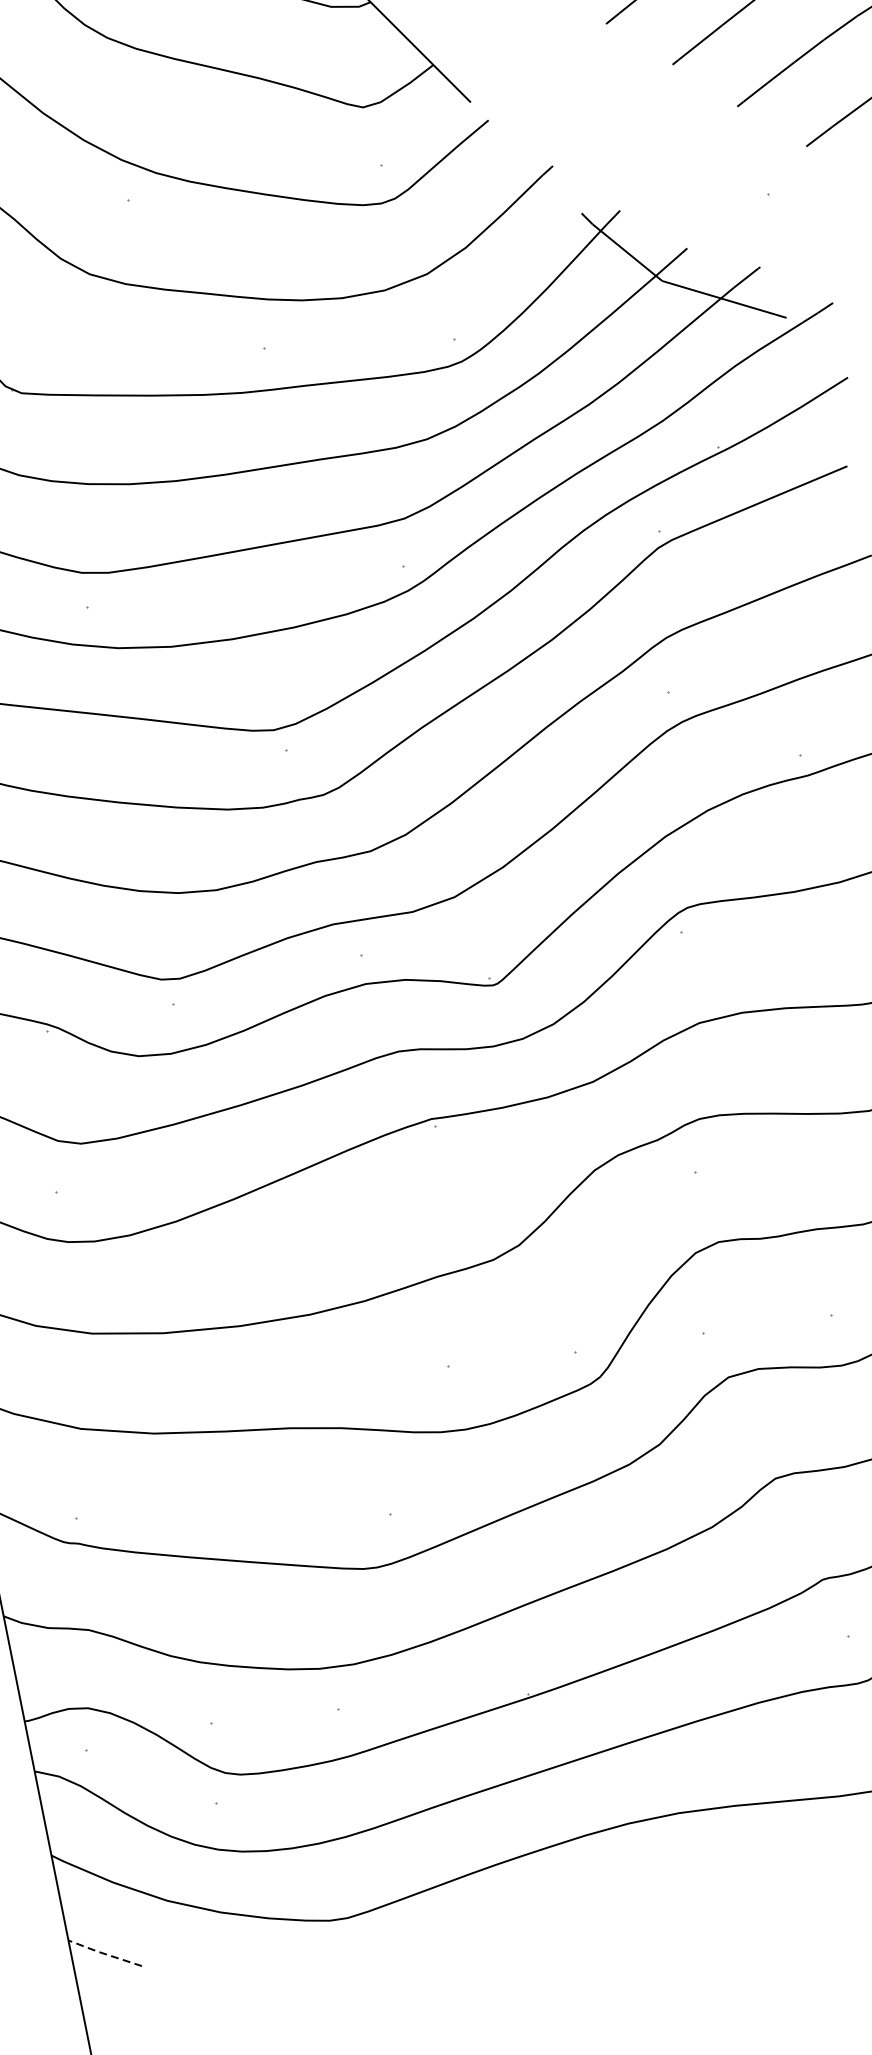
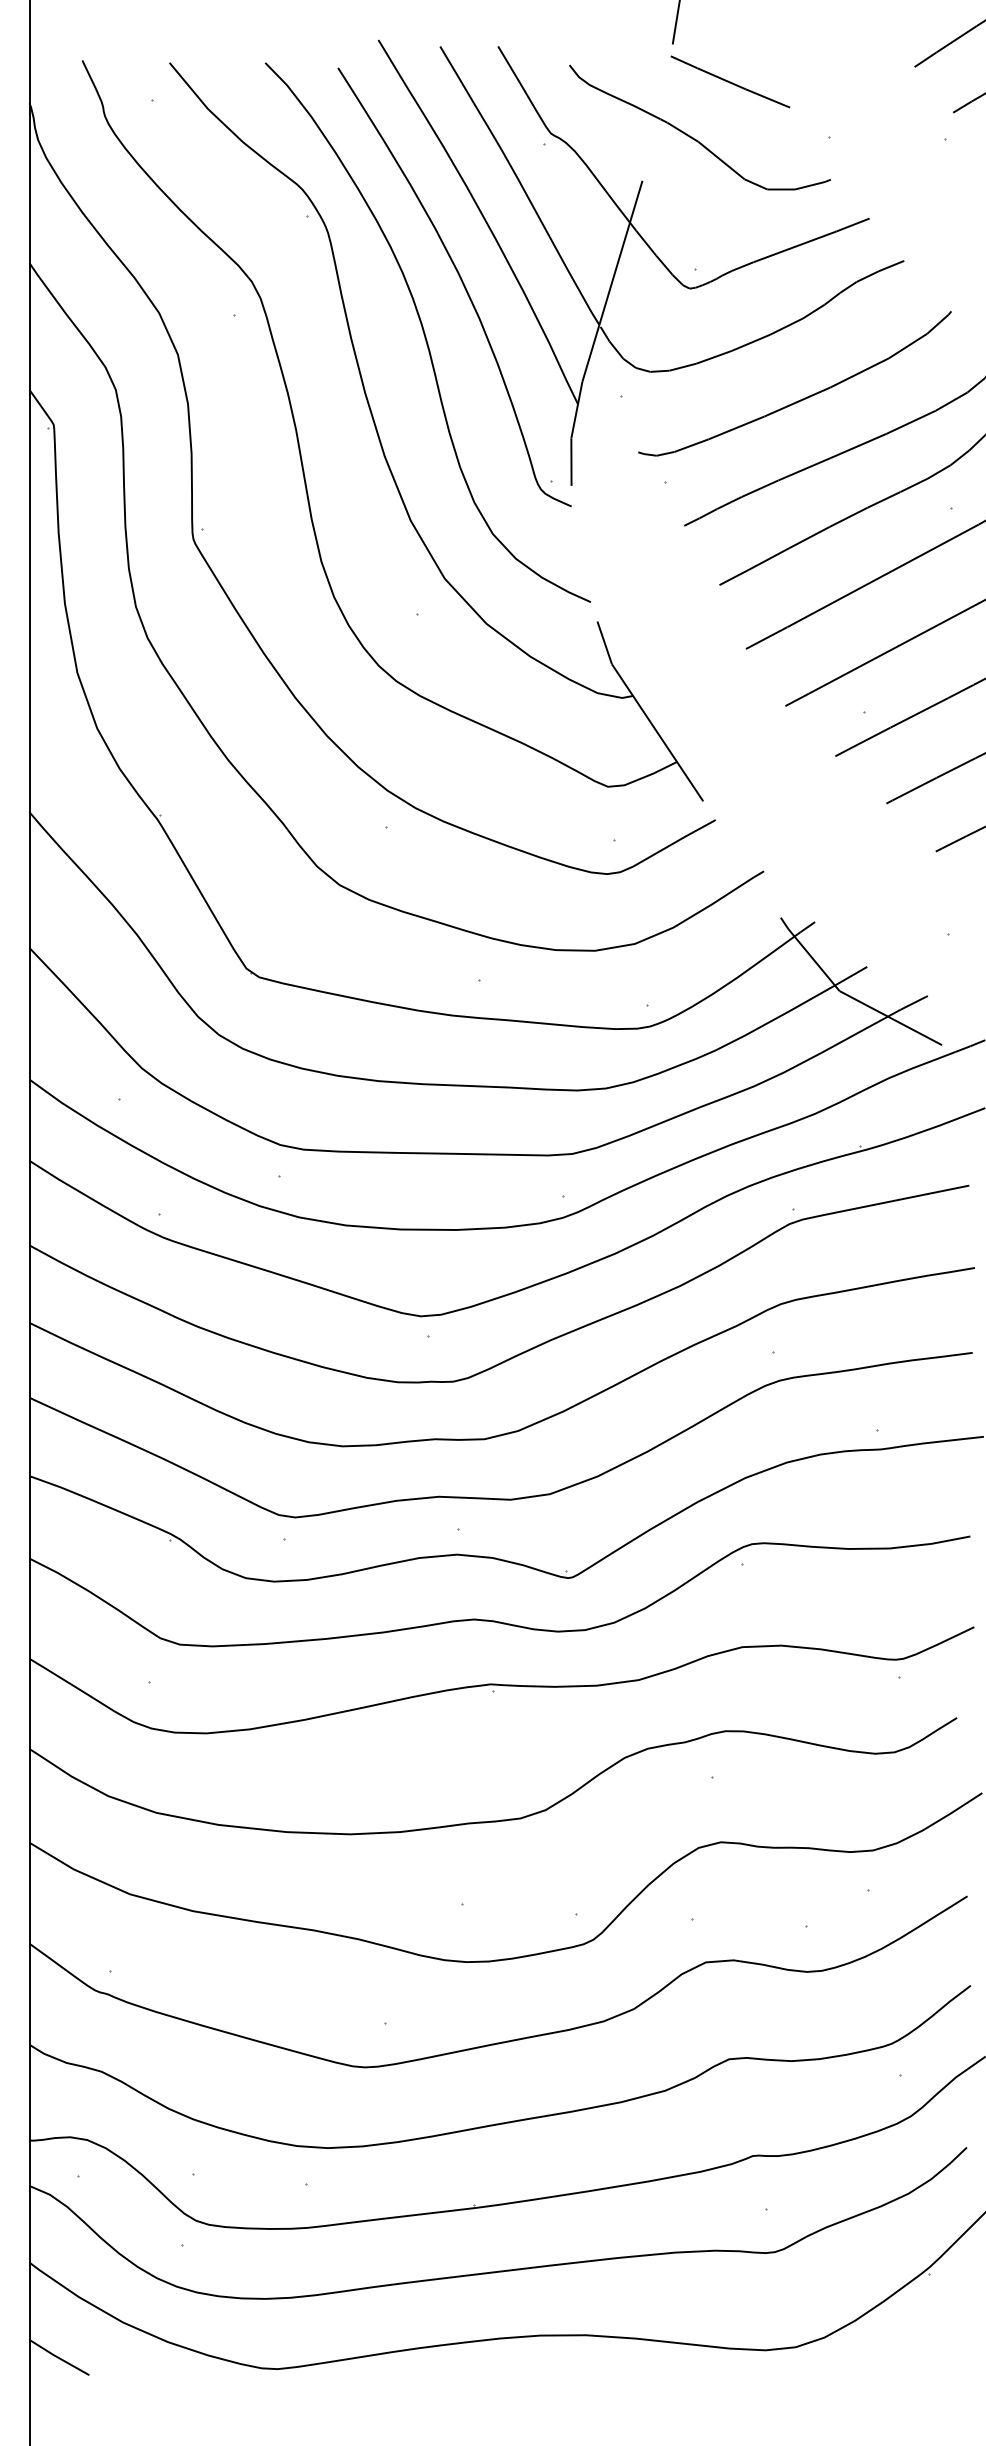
line: (104, 1953) -> (58, 2357), dashed -> solid

